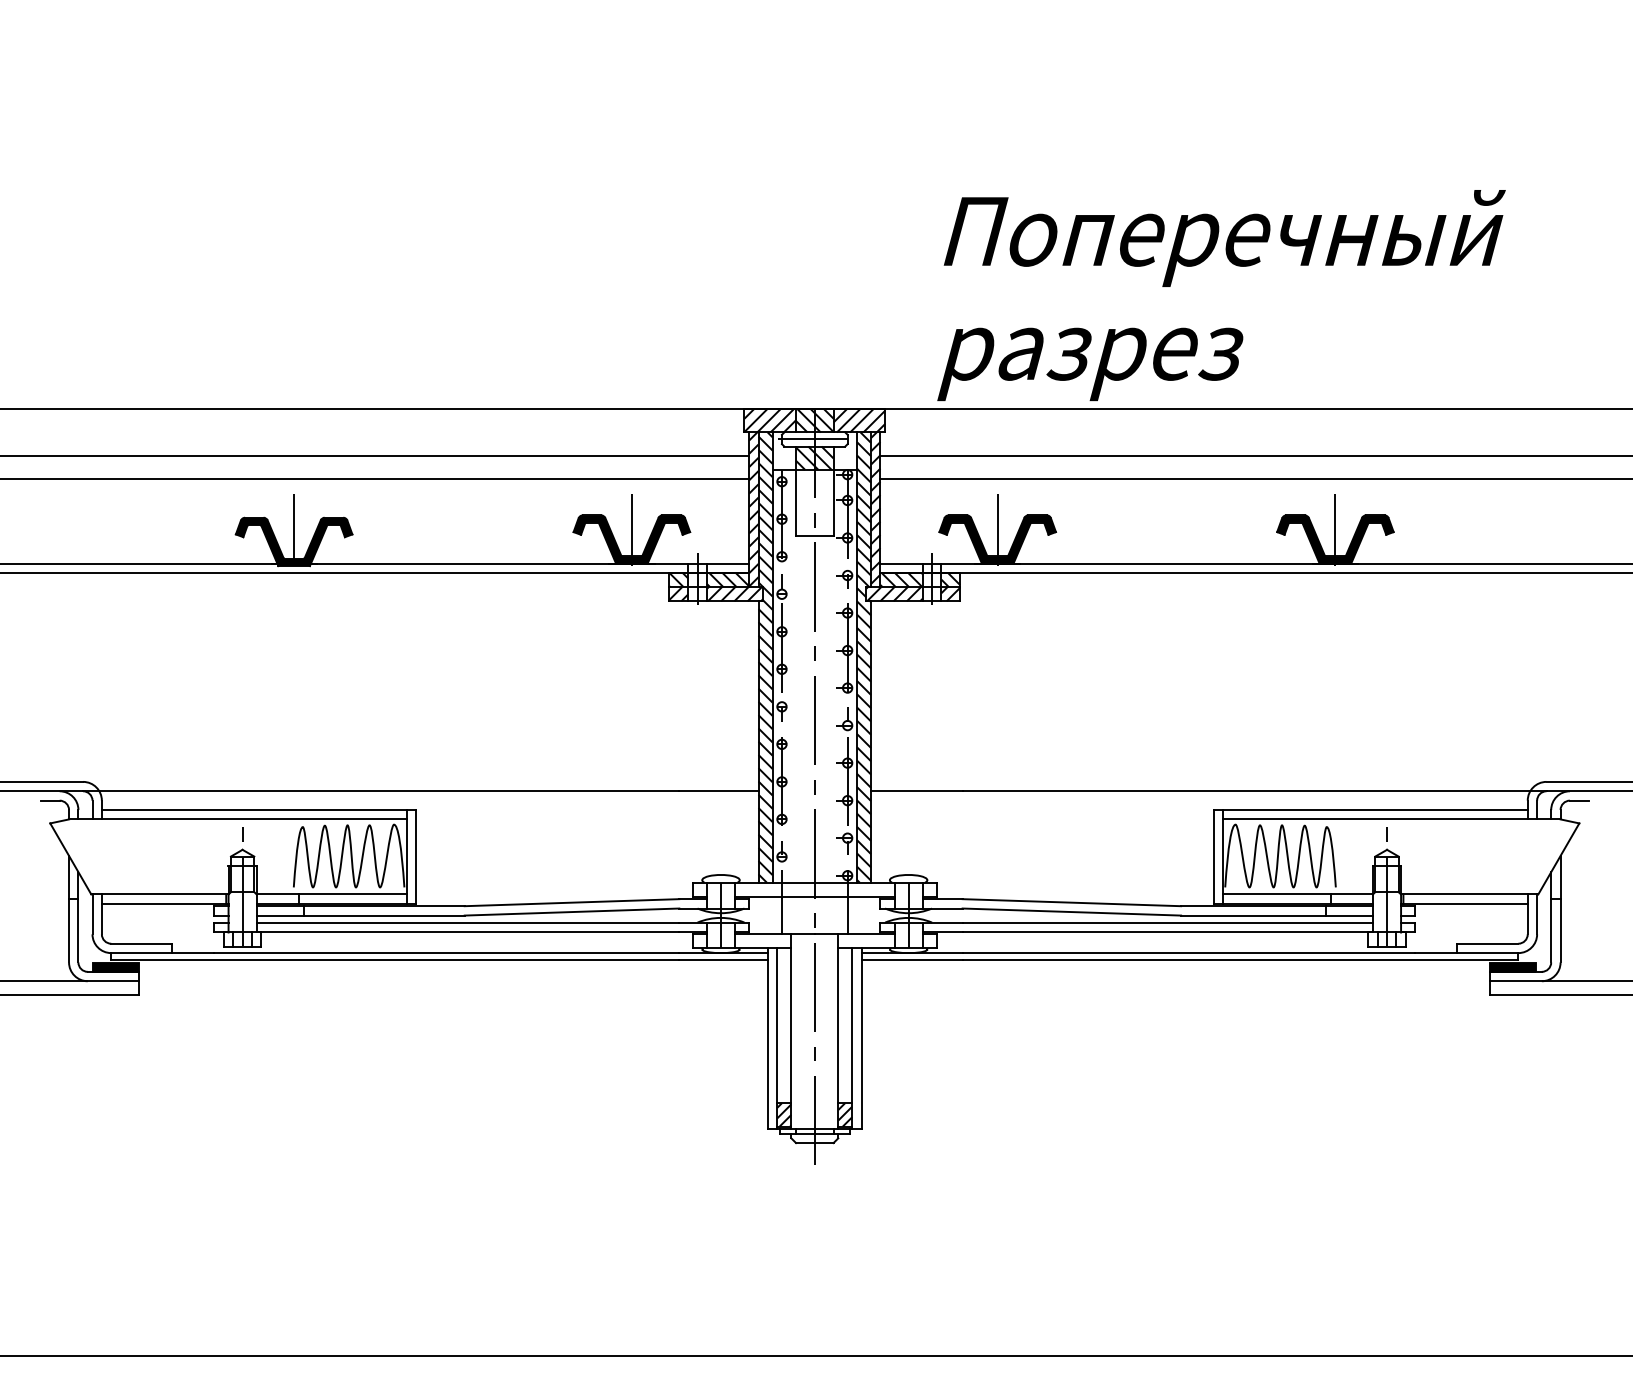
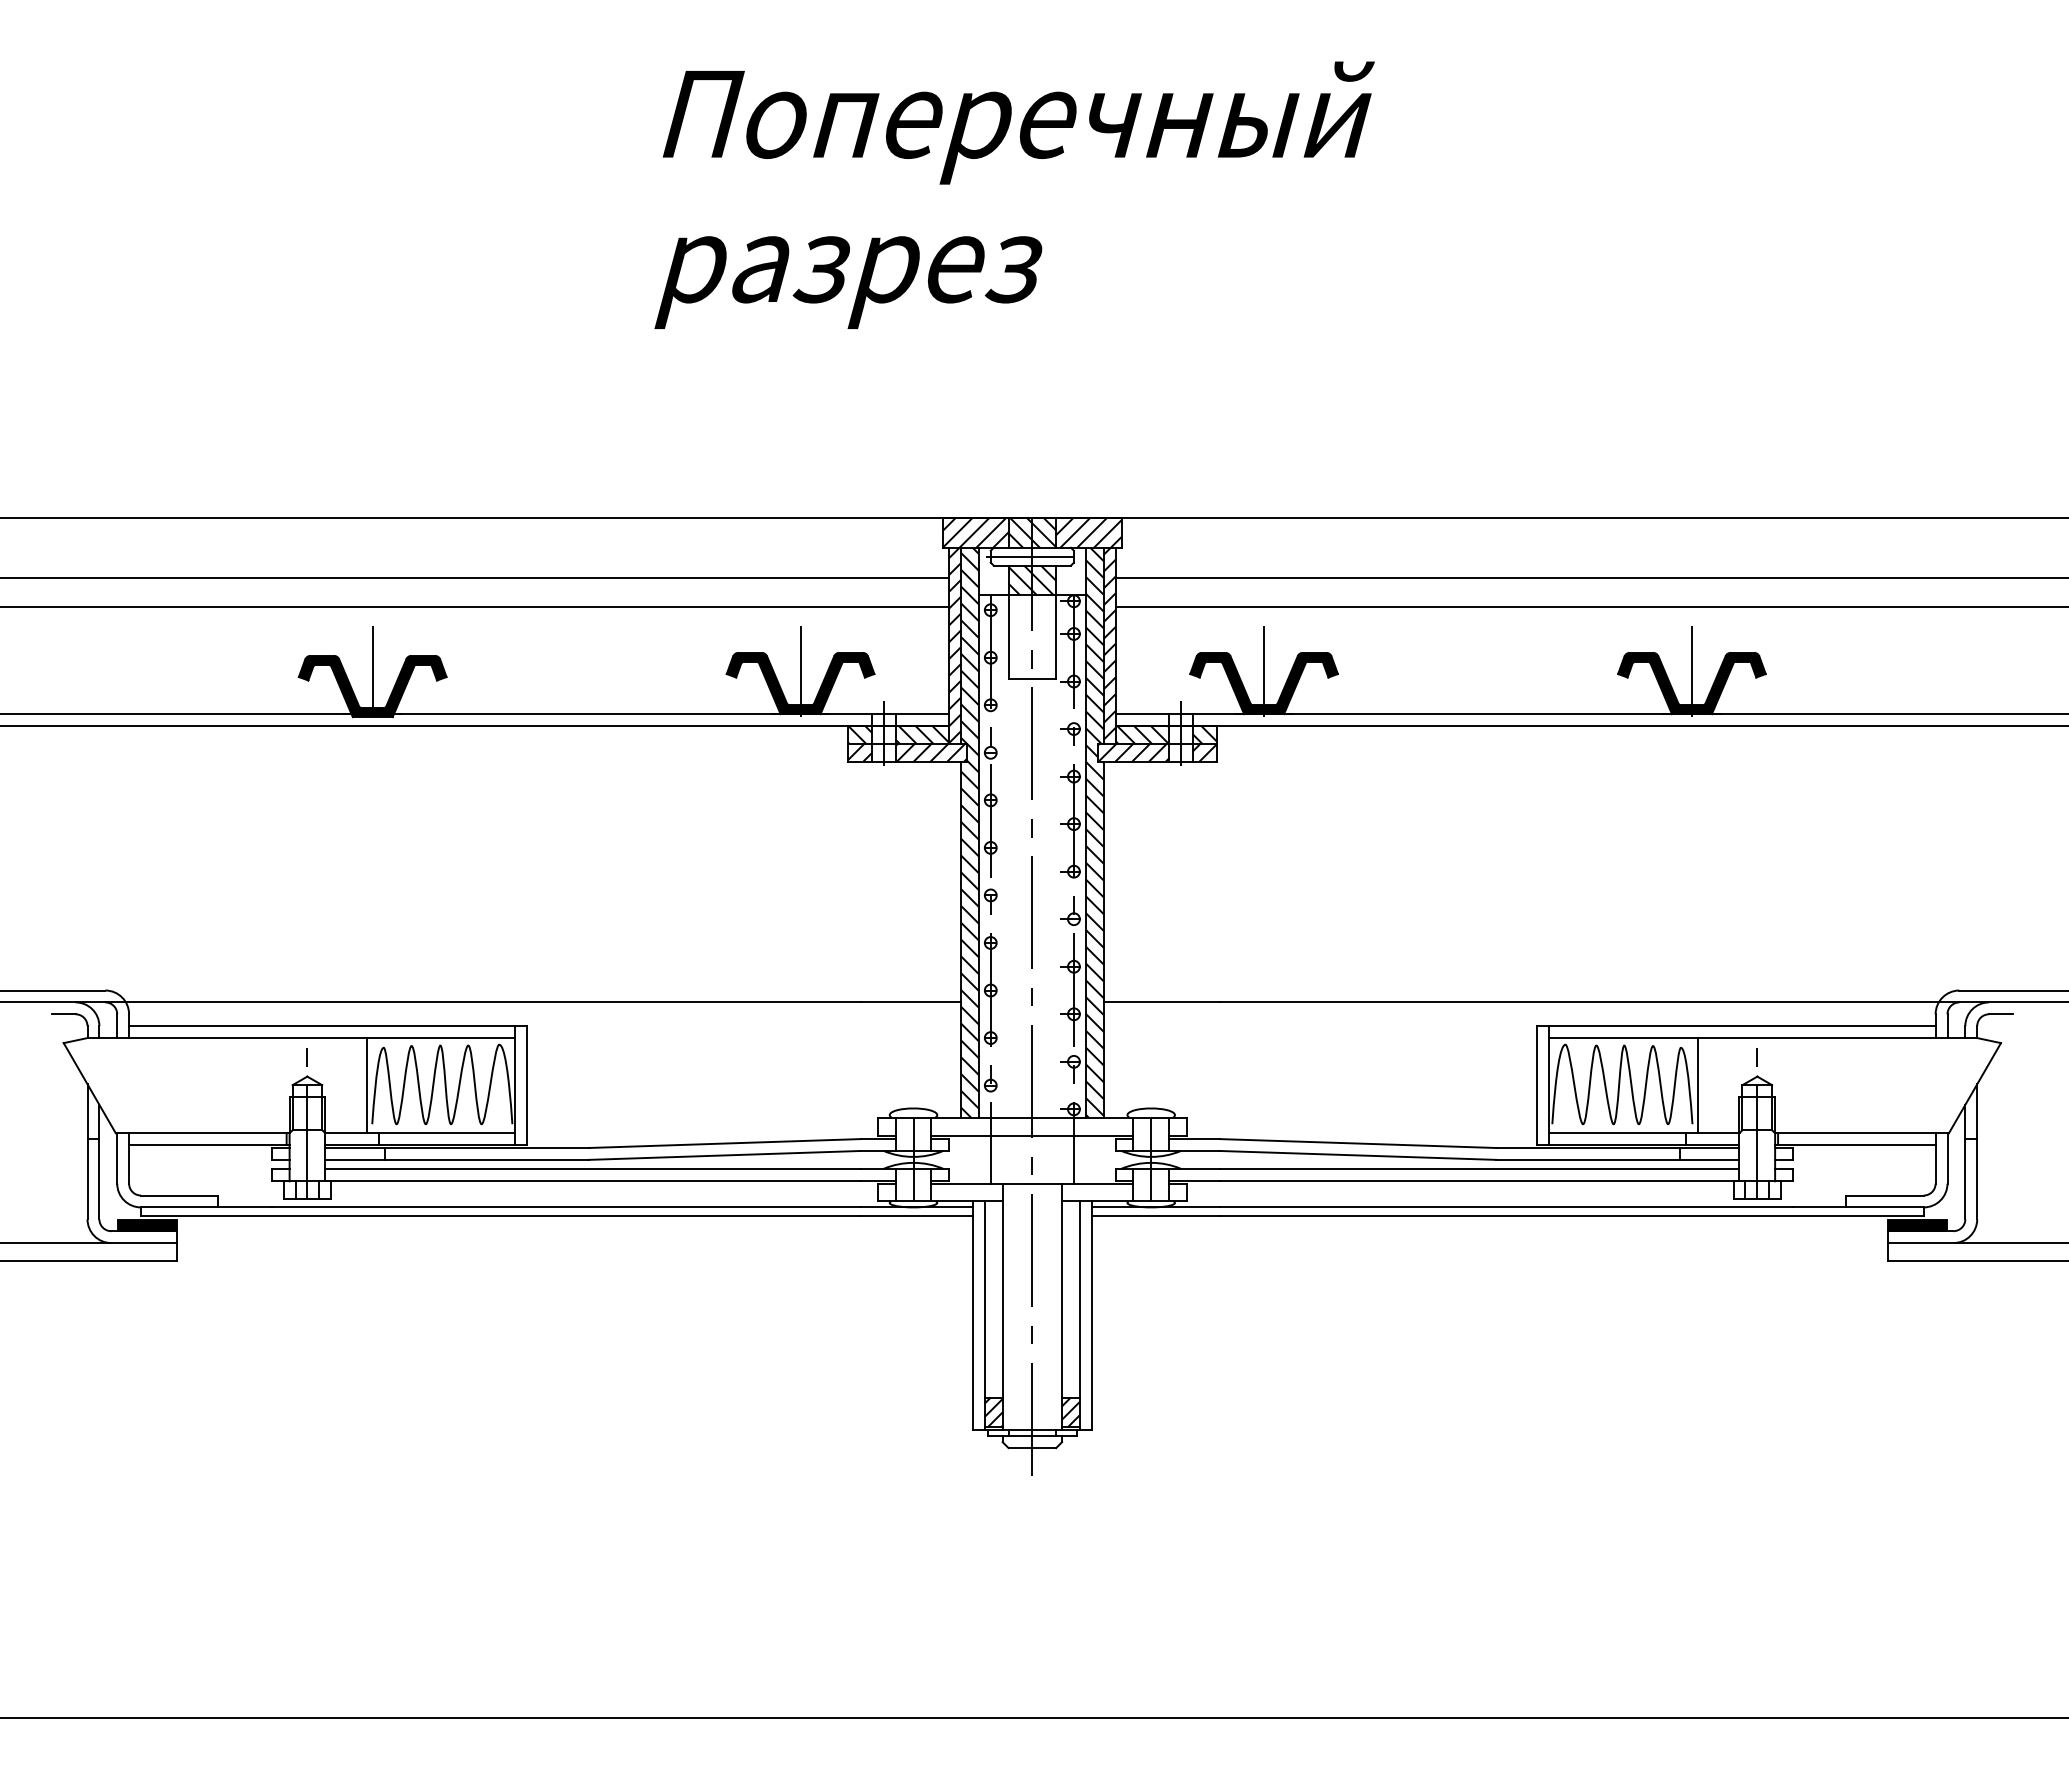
text: (1221, 294) -> (1014, 194), moved
line: (289, 856) -> (366, 1085), added
line: (1339, 856) -> (1697, 1085), added

